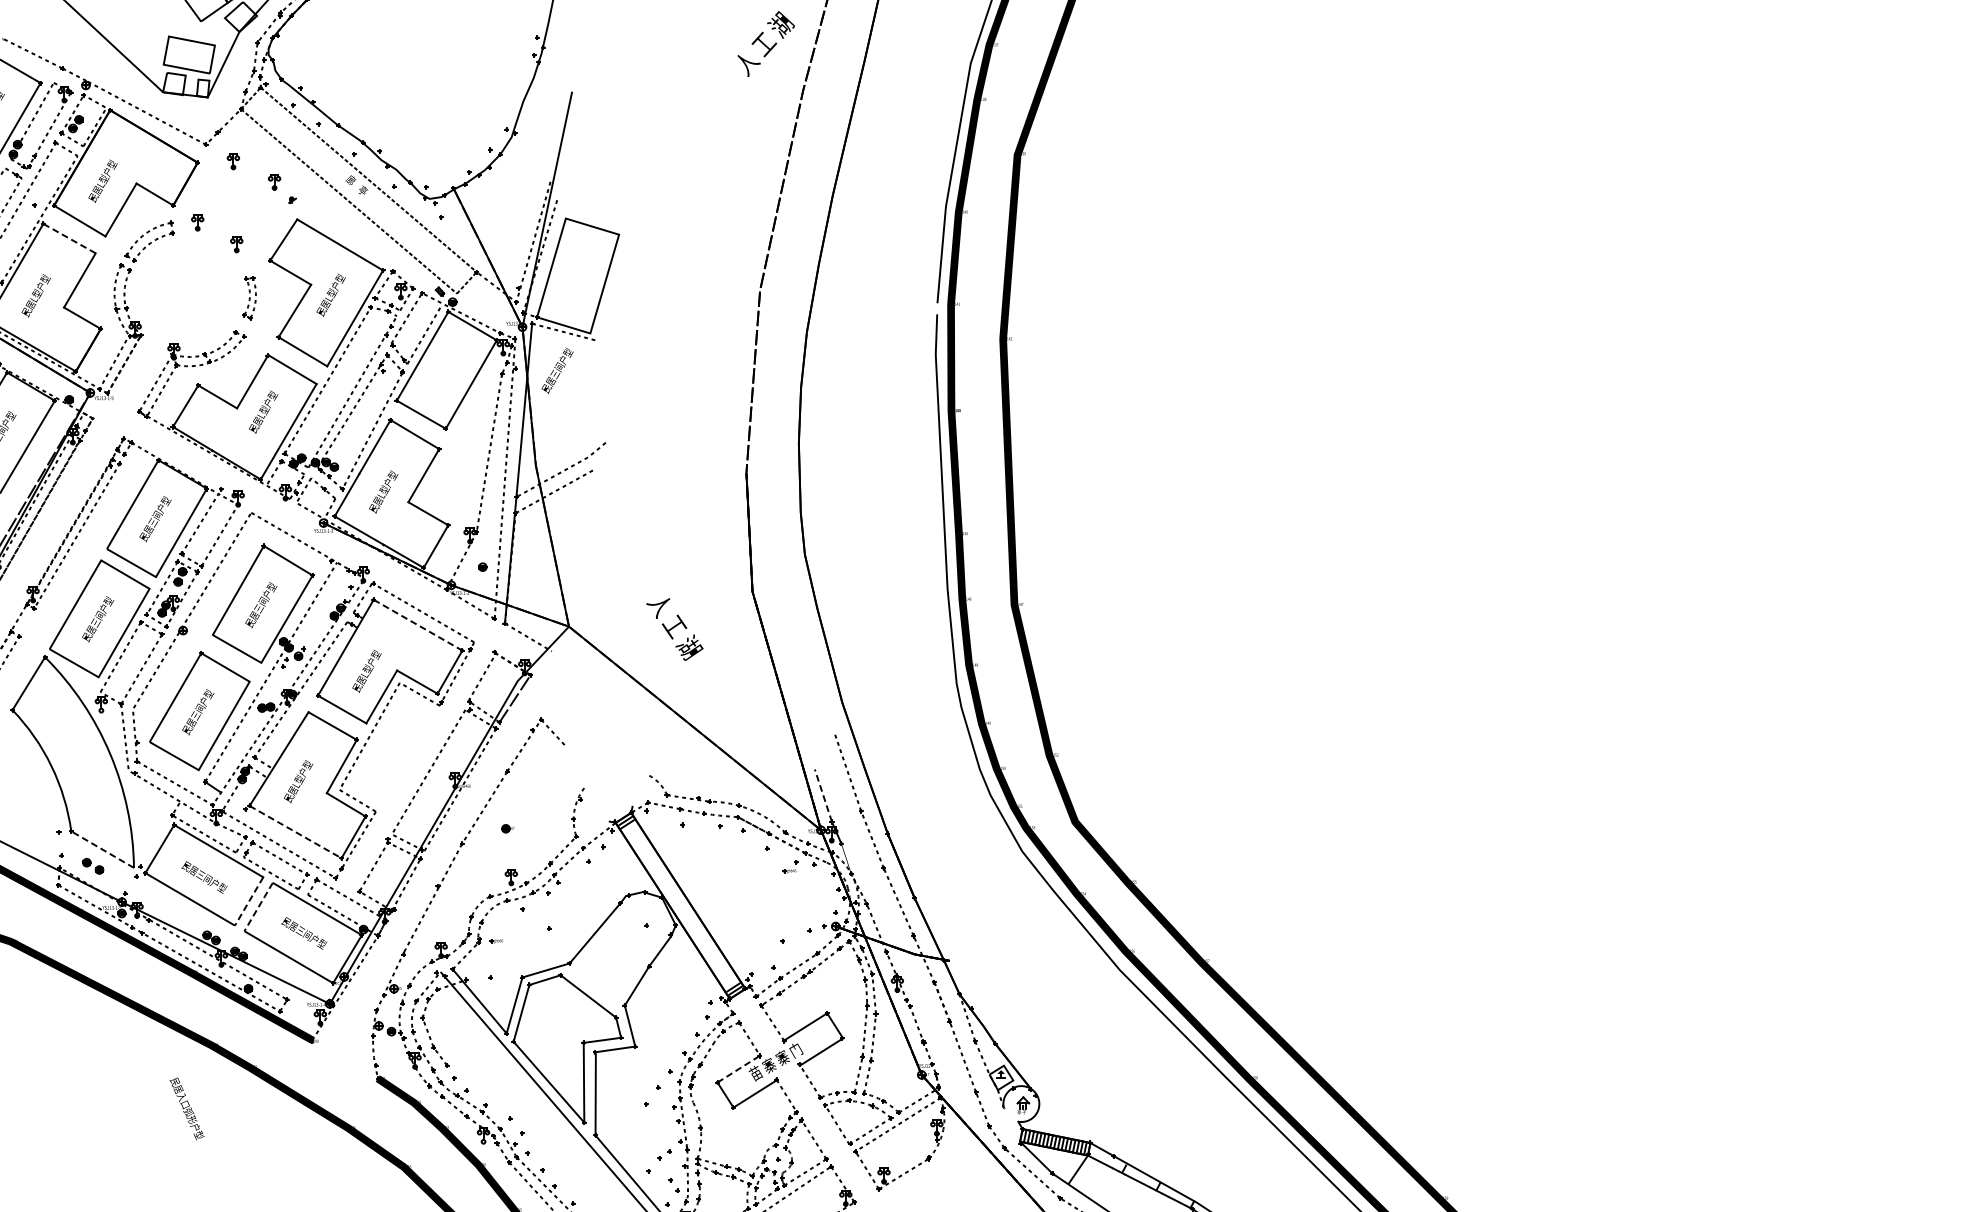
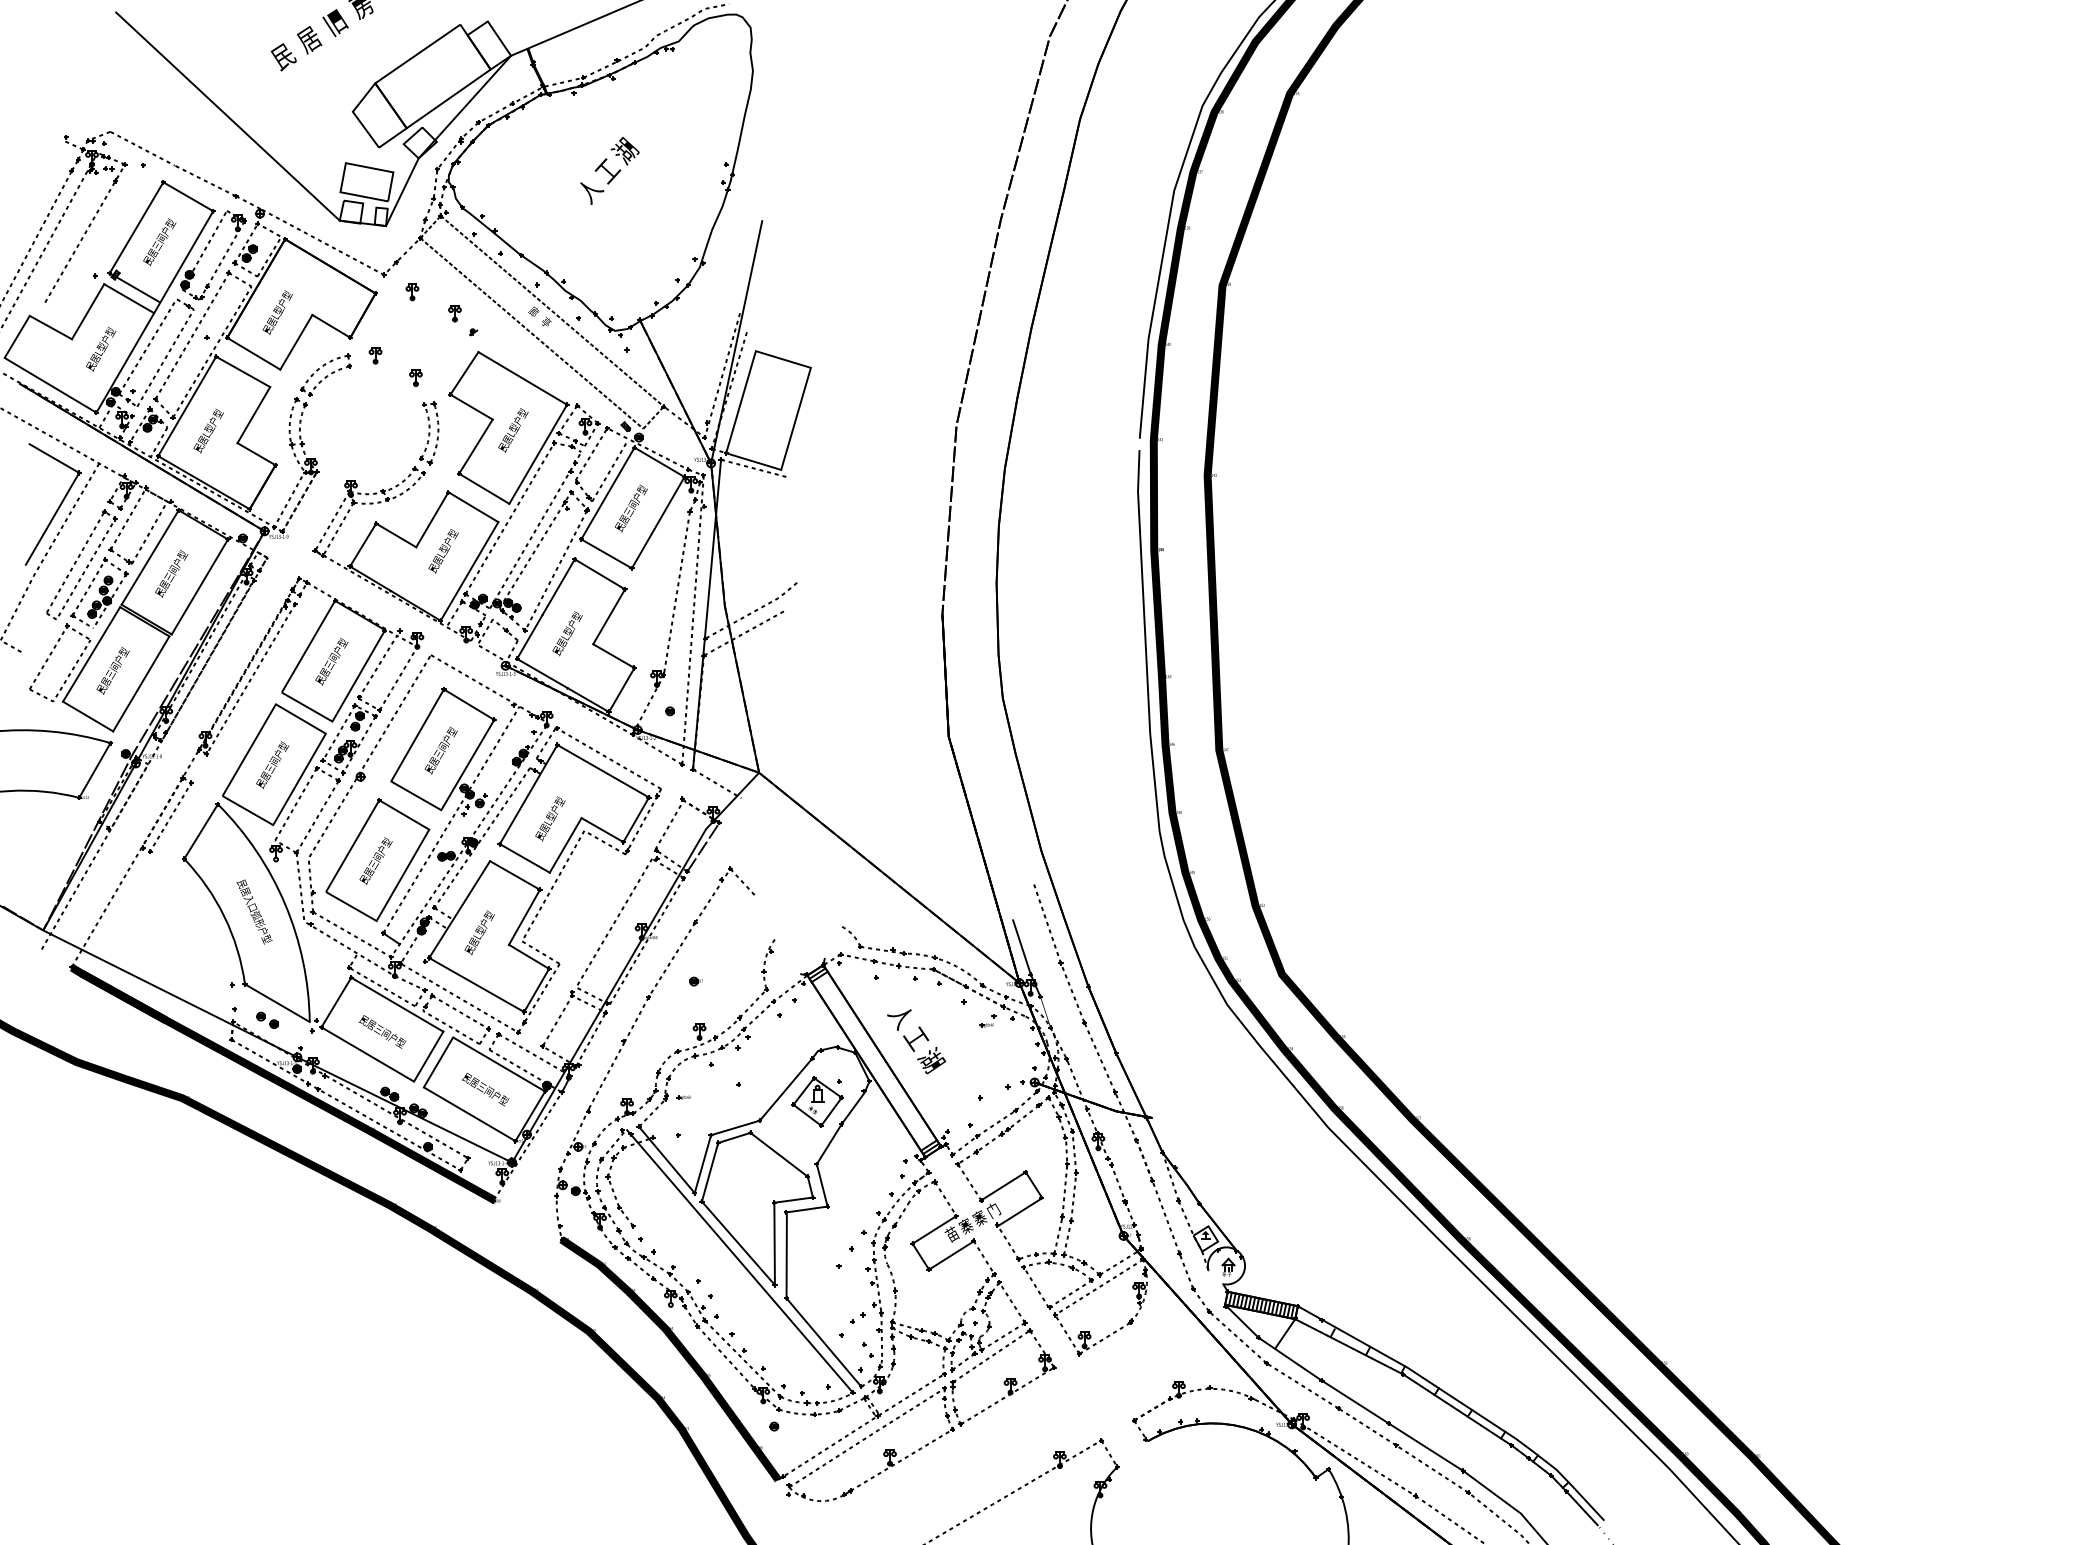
text: (765, 43) -> (609, 170), moved
line: (69, 238) -> (243, 371), dashed -> solid
part: (249, 298) -> (429, 433), size x1.43
text: (556, 370) -> (630, 508), moved
line: (418, 625) -> (603, 771), dashed -> solid
text: (674, 629) -> (916, 1041), moved
line: (822, 795) -> (1021, 947), dashed -> solid
line: (295, 832) -> (476, 985), dashed -> solid
line: (101, 849) -> (276, 1002), dashed -> solid
line: (248, 901) -> (428, 1056), dashed -> solid
line: (258, 907) -> (438, 1062), dashed -> solid
part: (625, 944) -> (817, 1101), added
line: (738, 1068) -> (934, 1229), dashed -> solid
text: (186, 1108) -> (254, 911), moved

